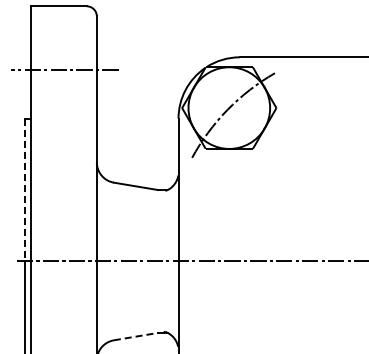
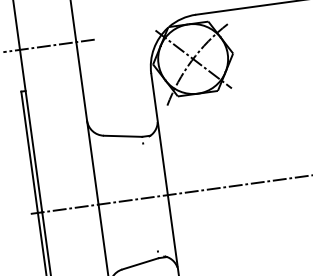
line: (229, 108) -> (193, 59), added
line: (25, 190) -> (29, 152), dashed -> solid
line: (136, 336) -> (140, 263), dashed -> solid

